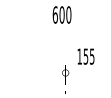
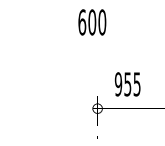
text: (79, 56) -> (118, 84), 155 -> 955

